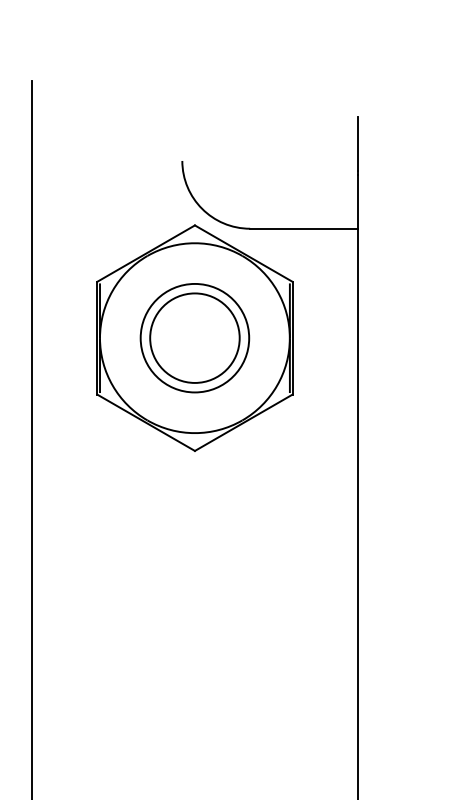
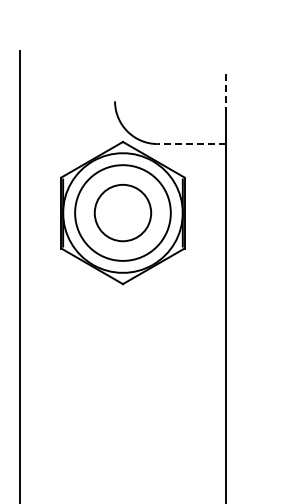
line: (357, 145) -> (225, 91), solid -> dashed
line: (303, 229) -> (191, 144), solid -> dashed
circle: (194, 337) -> (122, 212), size x1.4

